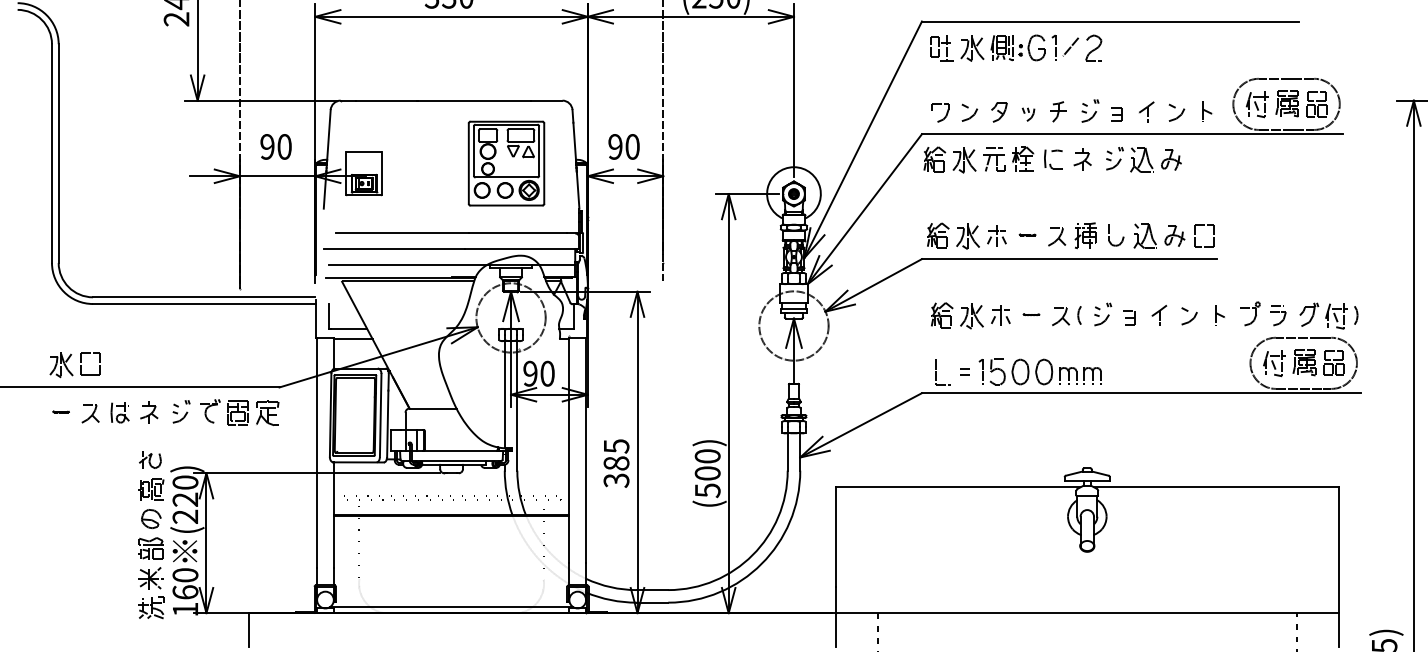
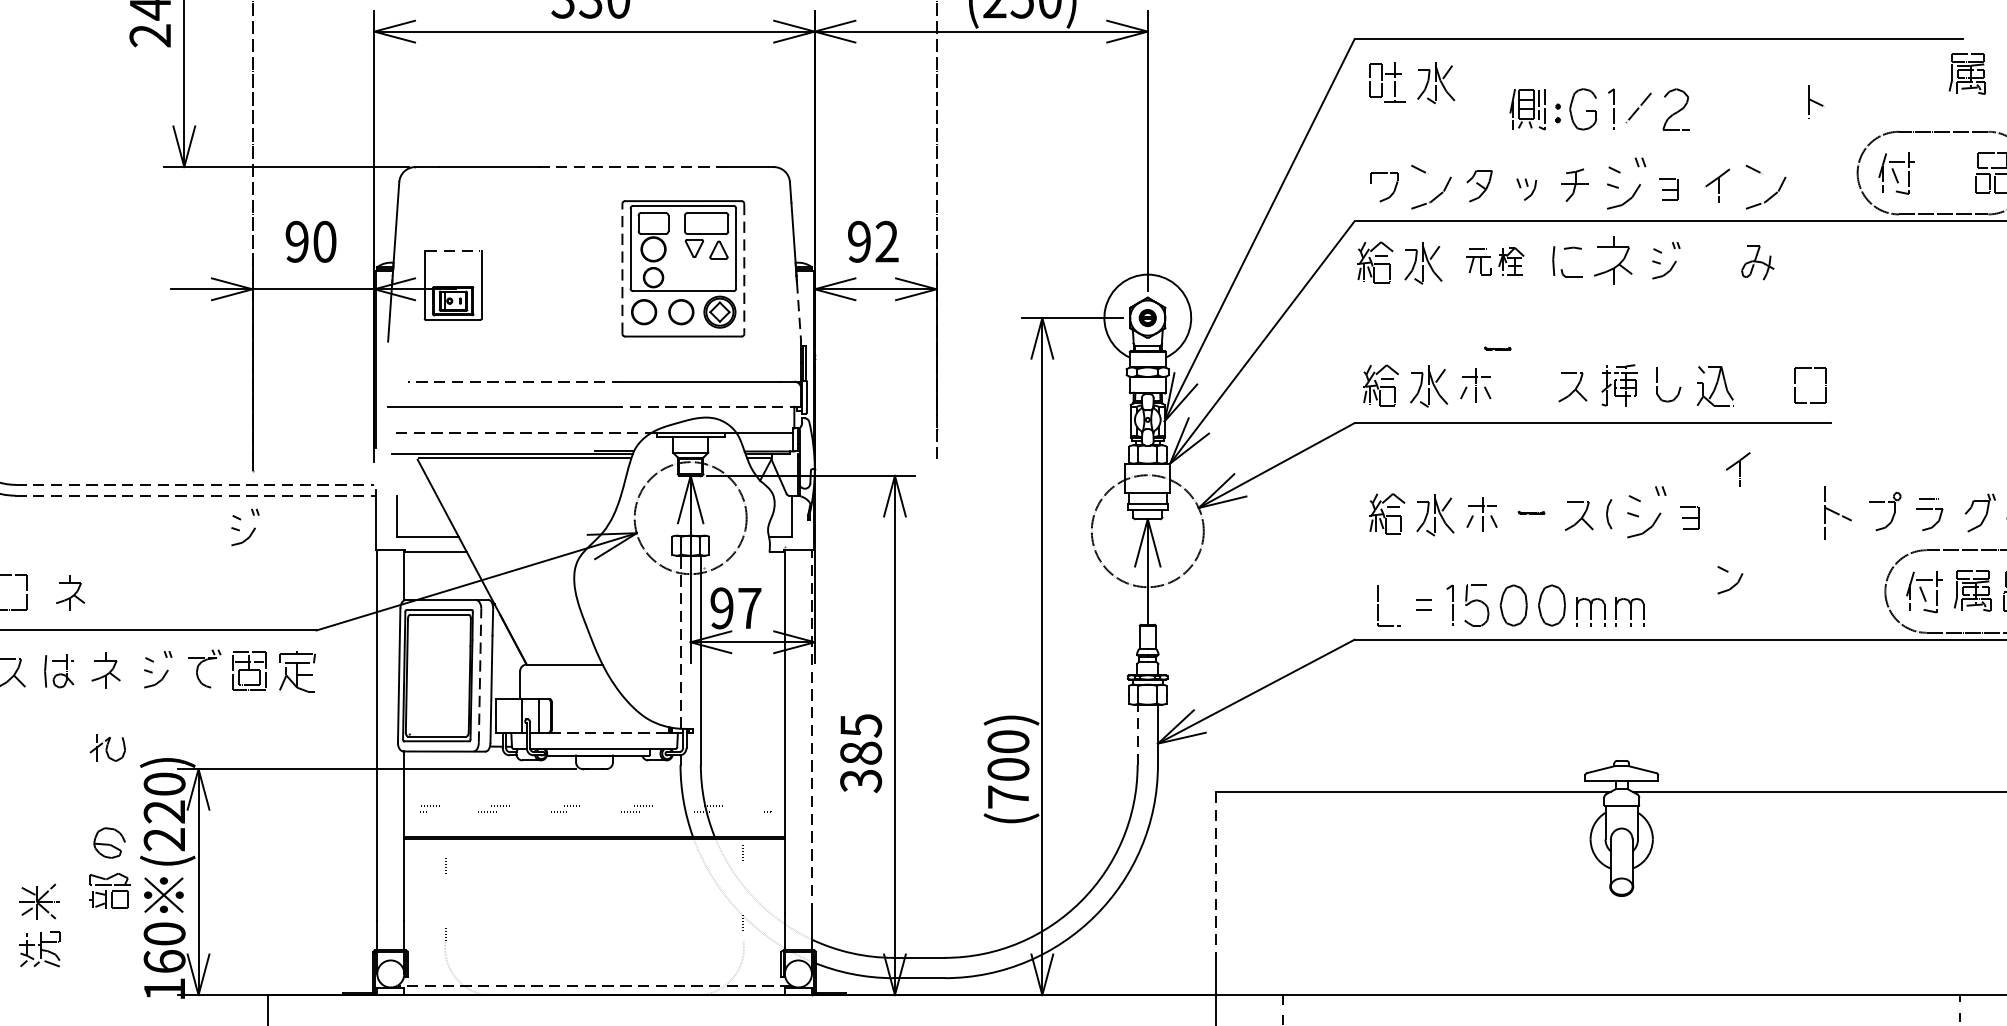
part: (1046, 47) -> (1599, 108), moved
line: (473, 100) -> (629, 166), solid -> dashed
part: (1286, 103) -> (1966, 73), moved
part: (1090, 110) -> (1626, 182), size x1.4
part: (1207, 111) -> (1815, 102), moved
part: (969, 112) -> (1431, 186), size x1.6
part: (1176, 112) -> (1765, 186), size x1.6
text: (632, 146) -> (886, 241), 90 -> 92
line: (364, 152) -> (453, 250), solid -> dashed
part: (1008, 158) -> (1494, 260), size x0.7
part: (1082, 159) -> (1613, 262), size x1.4
part: (1141, 159) -> (1709, 262), removed
line: (468, 163) -> (621, 268), solid -> dashed
line: (544, 164) -> (744, 270), solid -> dashed
line: (578, 190) -> (799, 312), solid -> dashed
line: (402, 233) -> (515, 381), solid -> dashed
line: (1027, 234) -> (1497, 347), moved
part: (1174, 235) -> (1762, 384), removed
line: (521, 248) -> (707, 405), solid -> dashed
line: (407, 265) -> (523, 433), solid -> dashed
line: (204, 297) -> (195, 485), solid -> dashed
line: (205, 304) -> (196, 496), solid -> dashed
part: (1103, 314) -> (1647, 512), size x1.4
part: (1159, 314) -> (1738, 467), moved
part: (1219, 315) -> (1835, 514), size x1.6
part: (1189, 316) -> (1730, 580), moved
part: (235, 323) -> (245, 527), added
part: (127, 364) -> (70, 593), added
text: (547, 373) -> (749, 607), 90 -> 97
line: (504, 394) -> (680, 641), solid -> dashed
line: (380, 414) -> (479, 674), solid -> dashed
line: (460, 450) -> (608, 732), solid -> dashed
line: (586, 450) -> (812, 732), solid -> dashed
line: (787, 452) -> (1137, 735), solid -> dashed
part: (151, 489) -> (109, 795), removed
text: (707, 490) -> (1008, 796), (500) -> (700)
line: (835, 537) -> (1214, 872), solid -> dashed
part: (151, 593) -> (40, 926), moved
line: (451, 607) -> (594, 985), solid -> dashed

